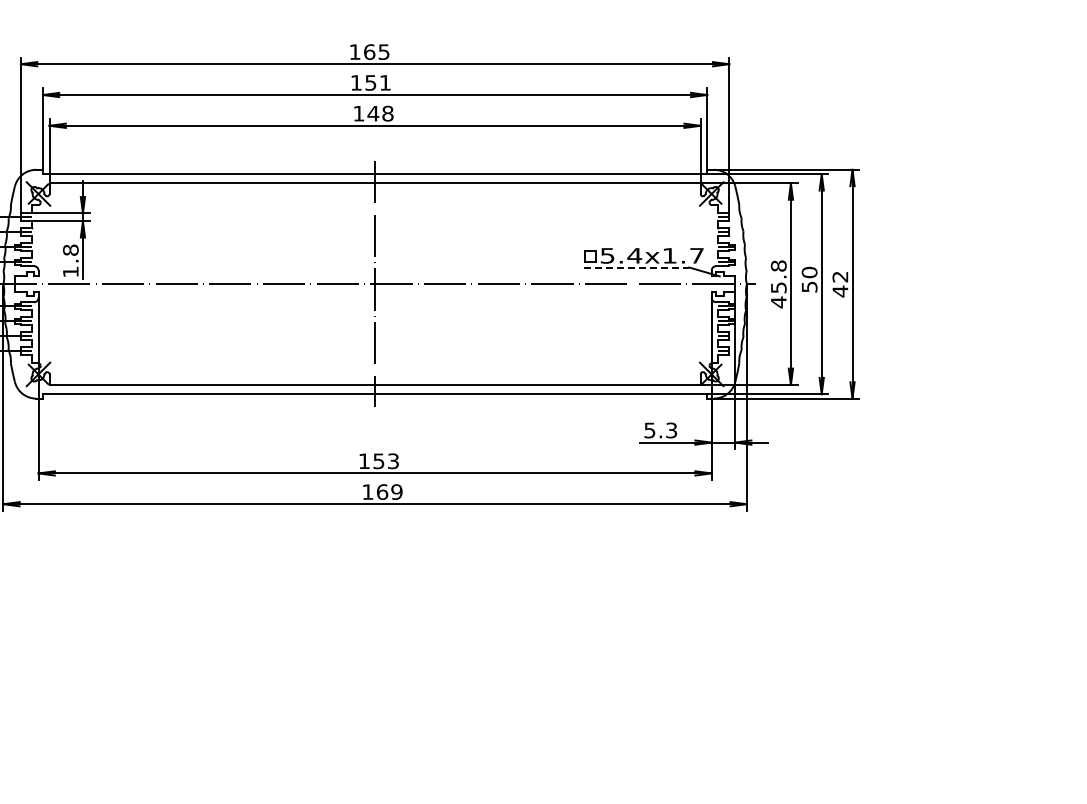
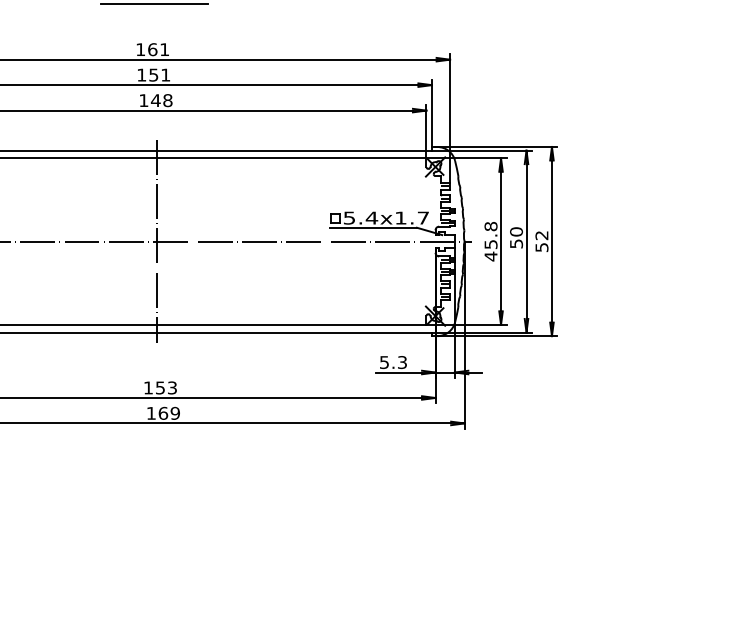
text: (383, 51) -> (164, 49), 165 -> 161
line: (636, 267) -> (373, 227), dashed -> solid
text: (840, 291) -> (542, 247), 42 -> 52

